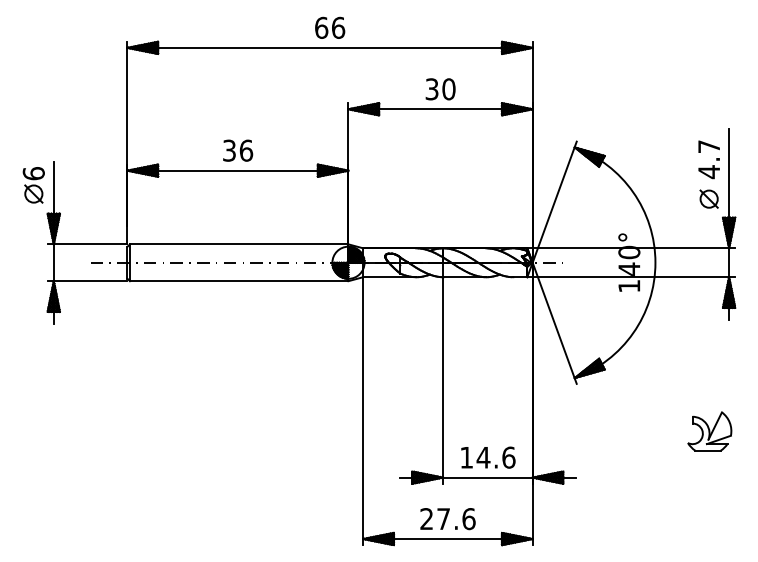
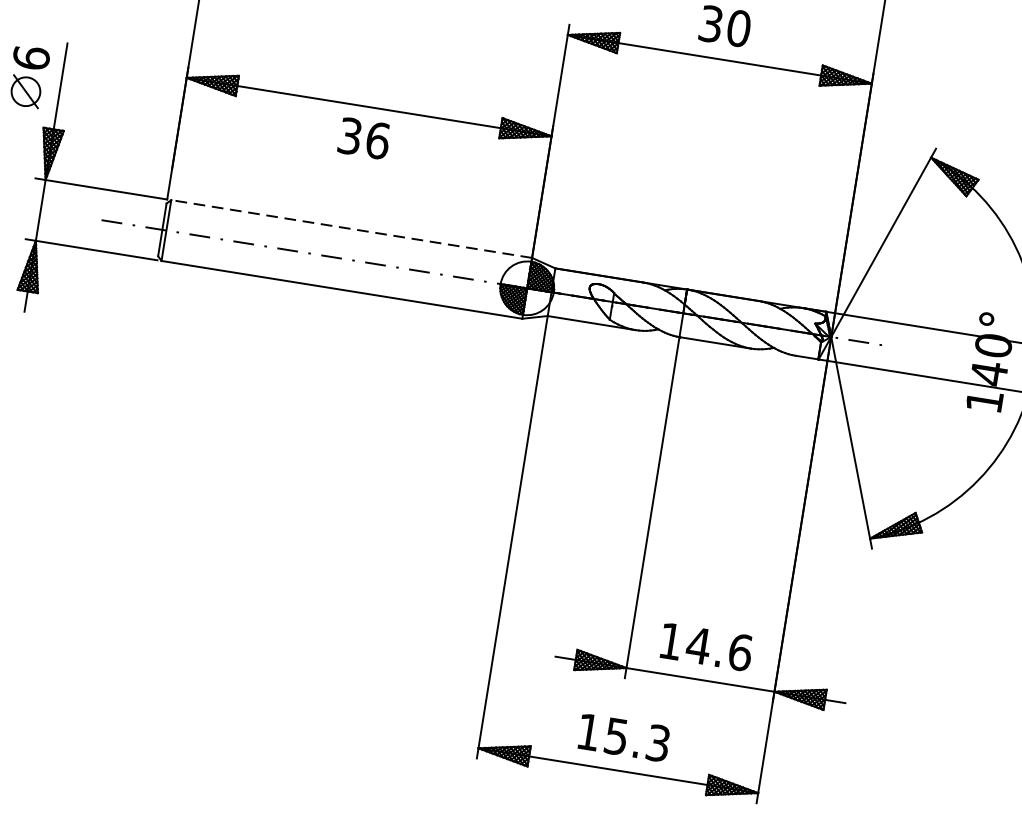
text: (238, 150) -> (365, 138), moved
line: (238, 244) -> (350, 229), solid -> dashed
text: (447, 519) -> (622, 738), 27.6 -> 15.3

